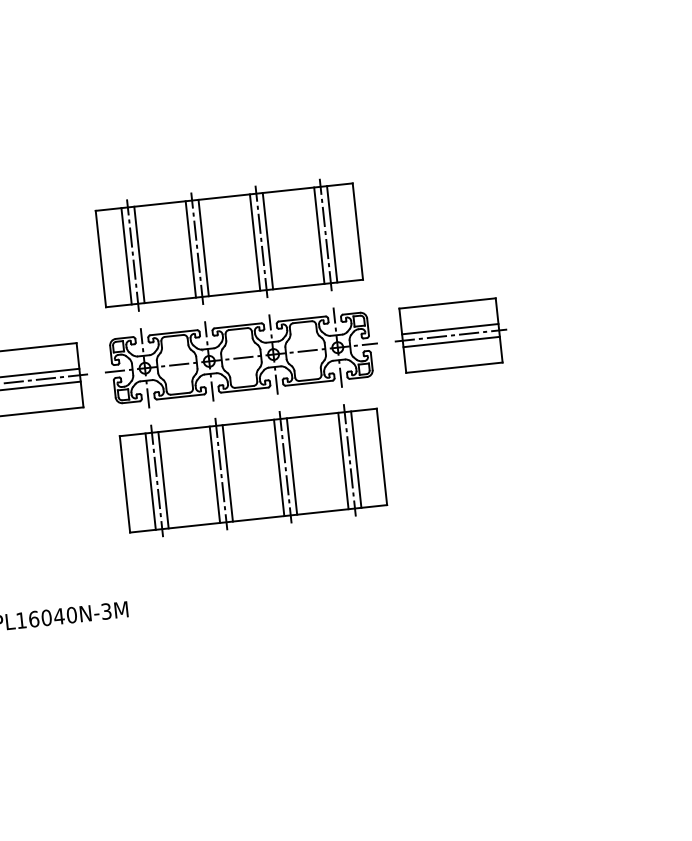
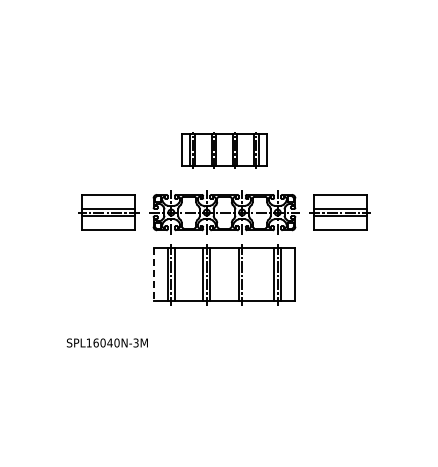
part: (229, 243) -> (224, 149), size x0.6
line: (291, 466) -> (245, 274), removed
line: (124, 483) -> (153, 274), solid -> dashed

